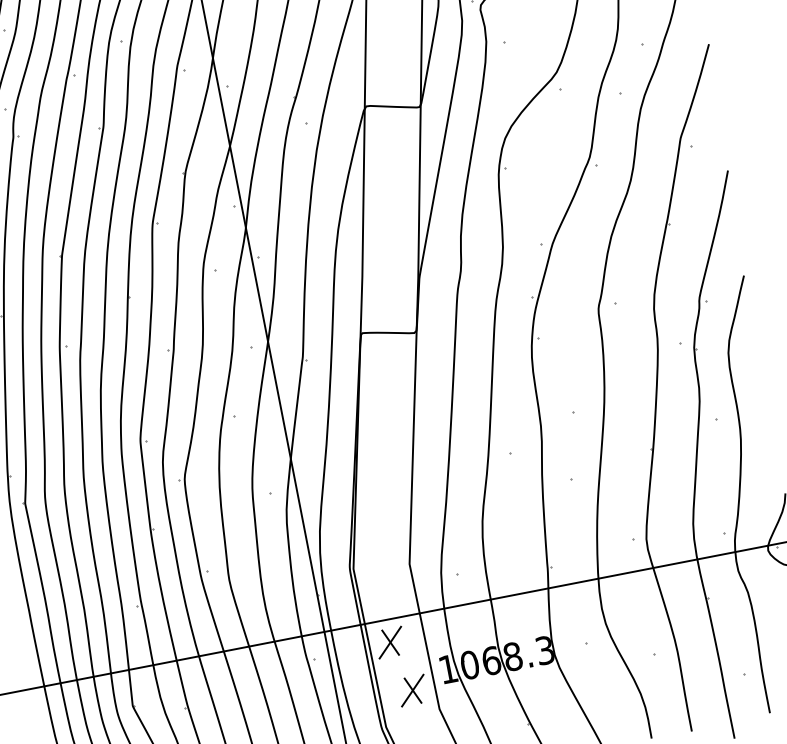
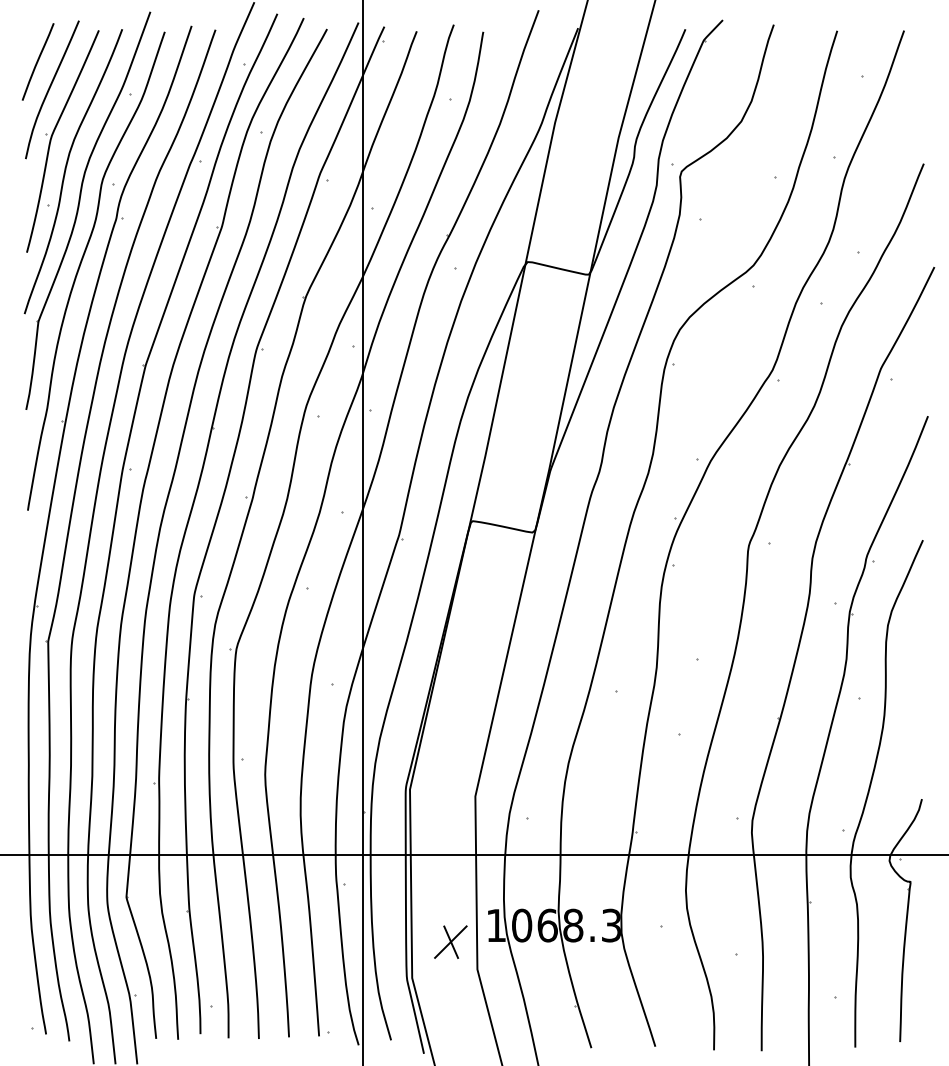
part: (389, 642) -> (435, 881), removed

